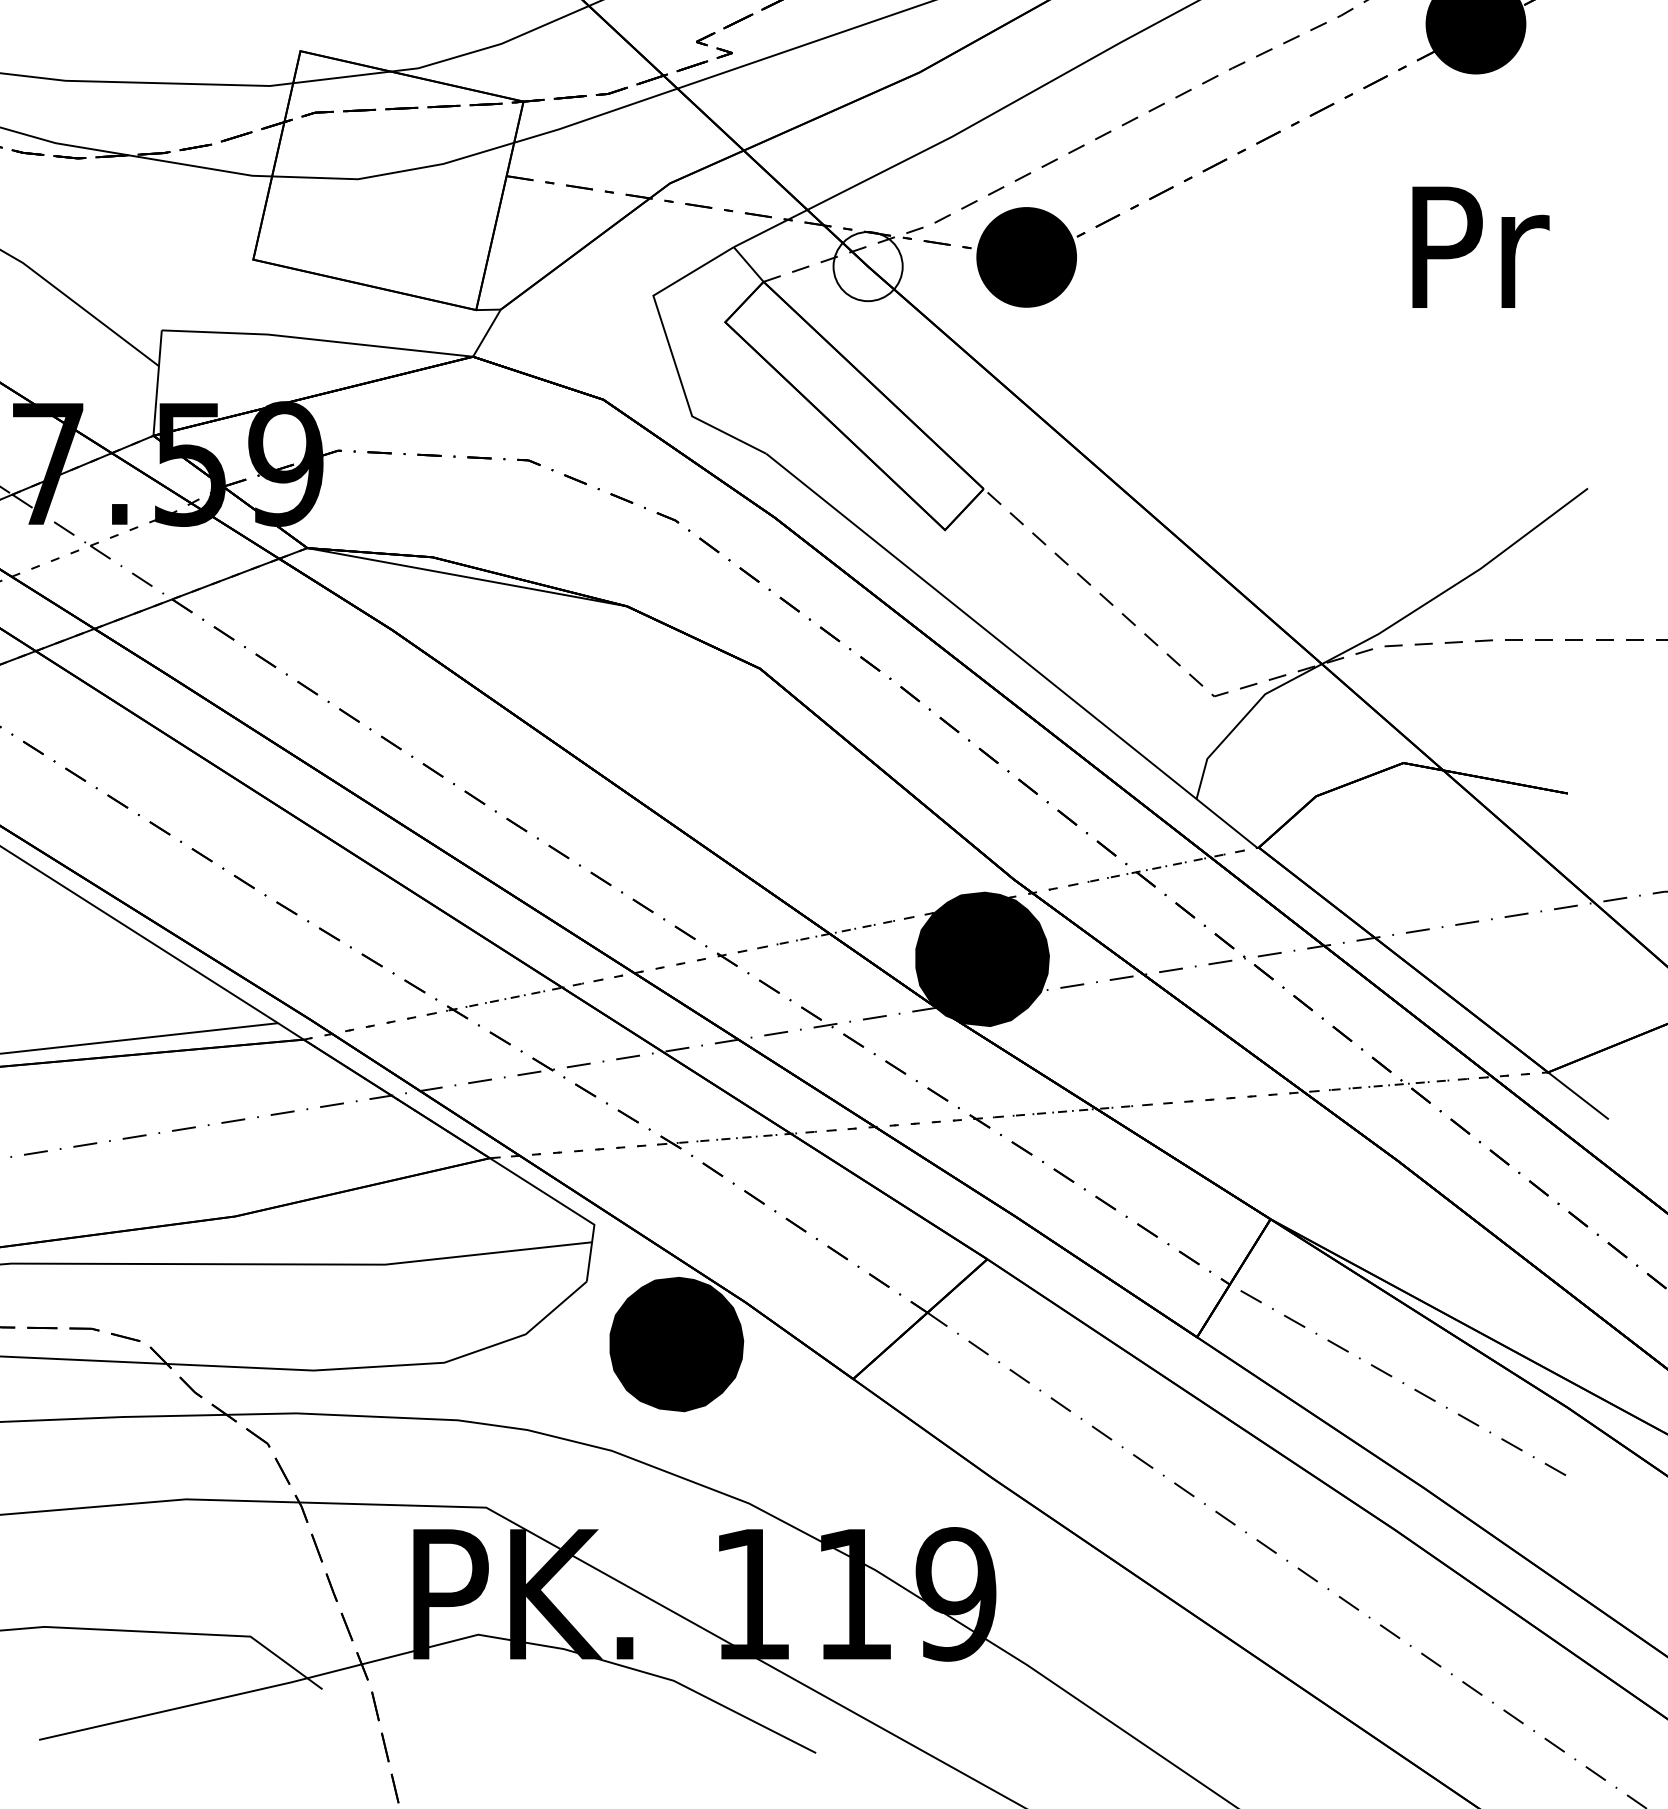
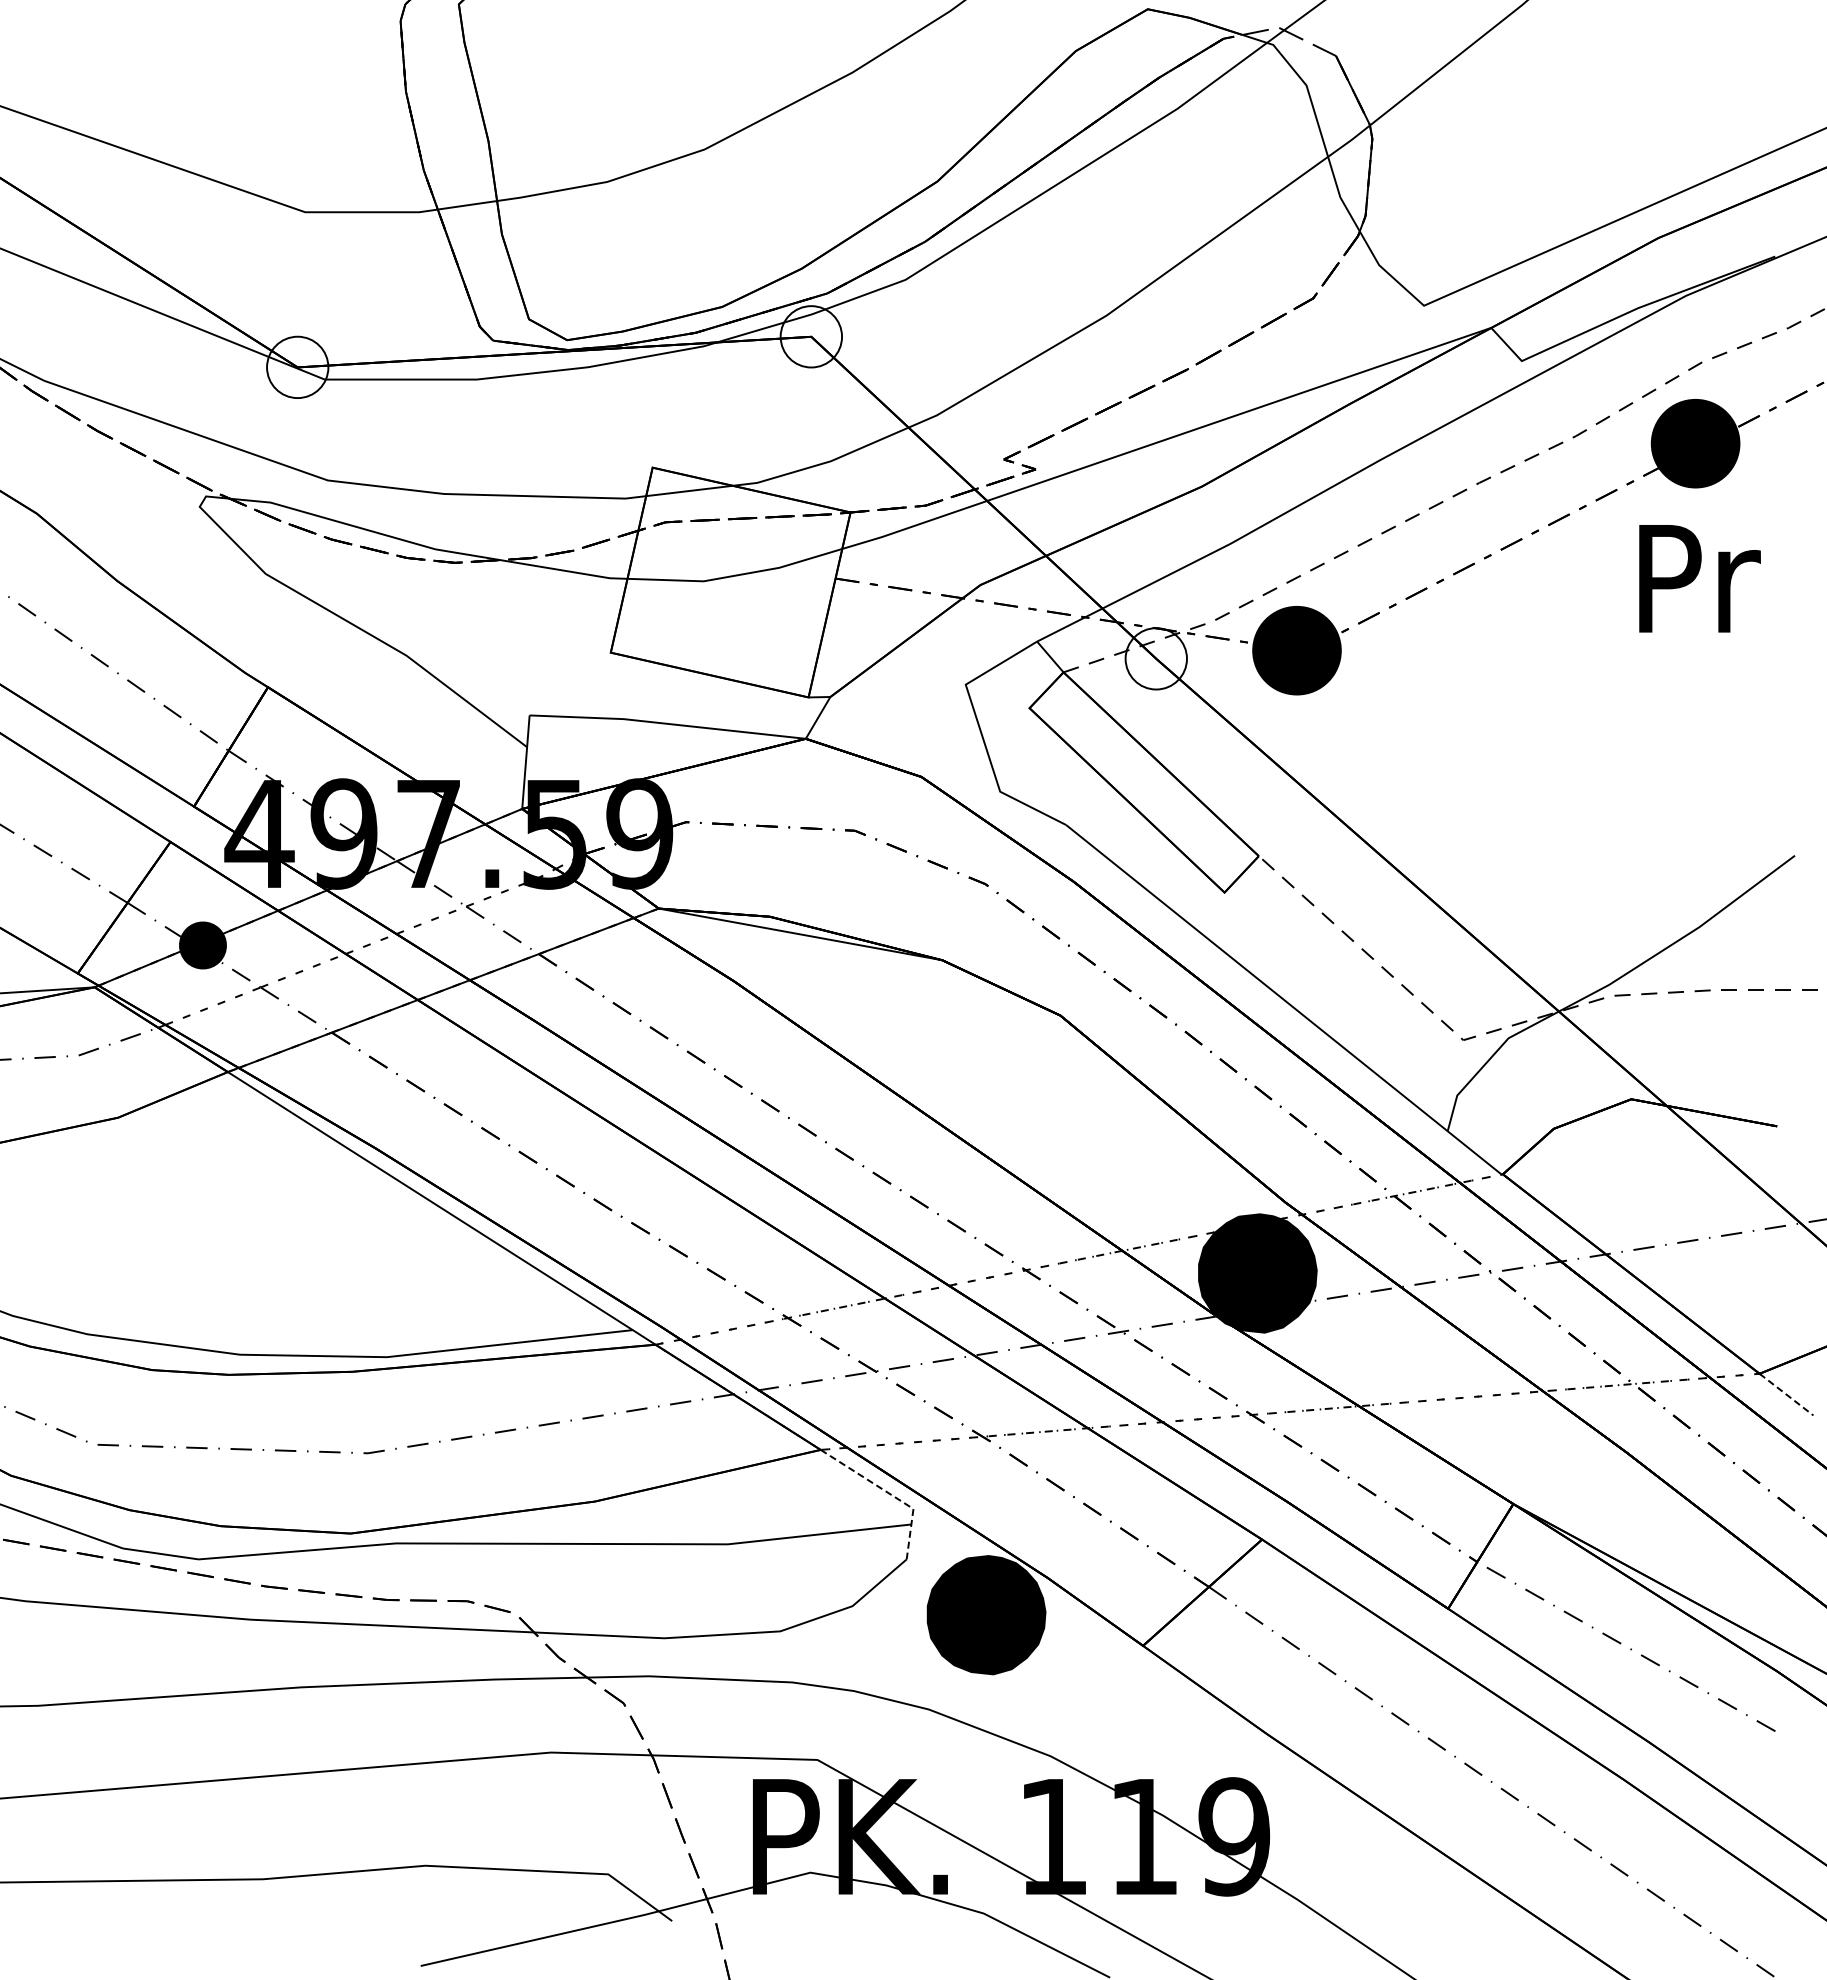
text: (1480, 247) -> (1699, 578), moved
line: (1578, 1095) -> (1786, 1394), solid -> dashed
line: (567, 1207) -> (889, 1493), solid -> dashed

